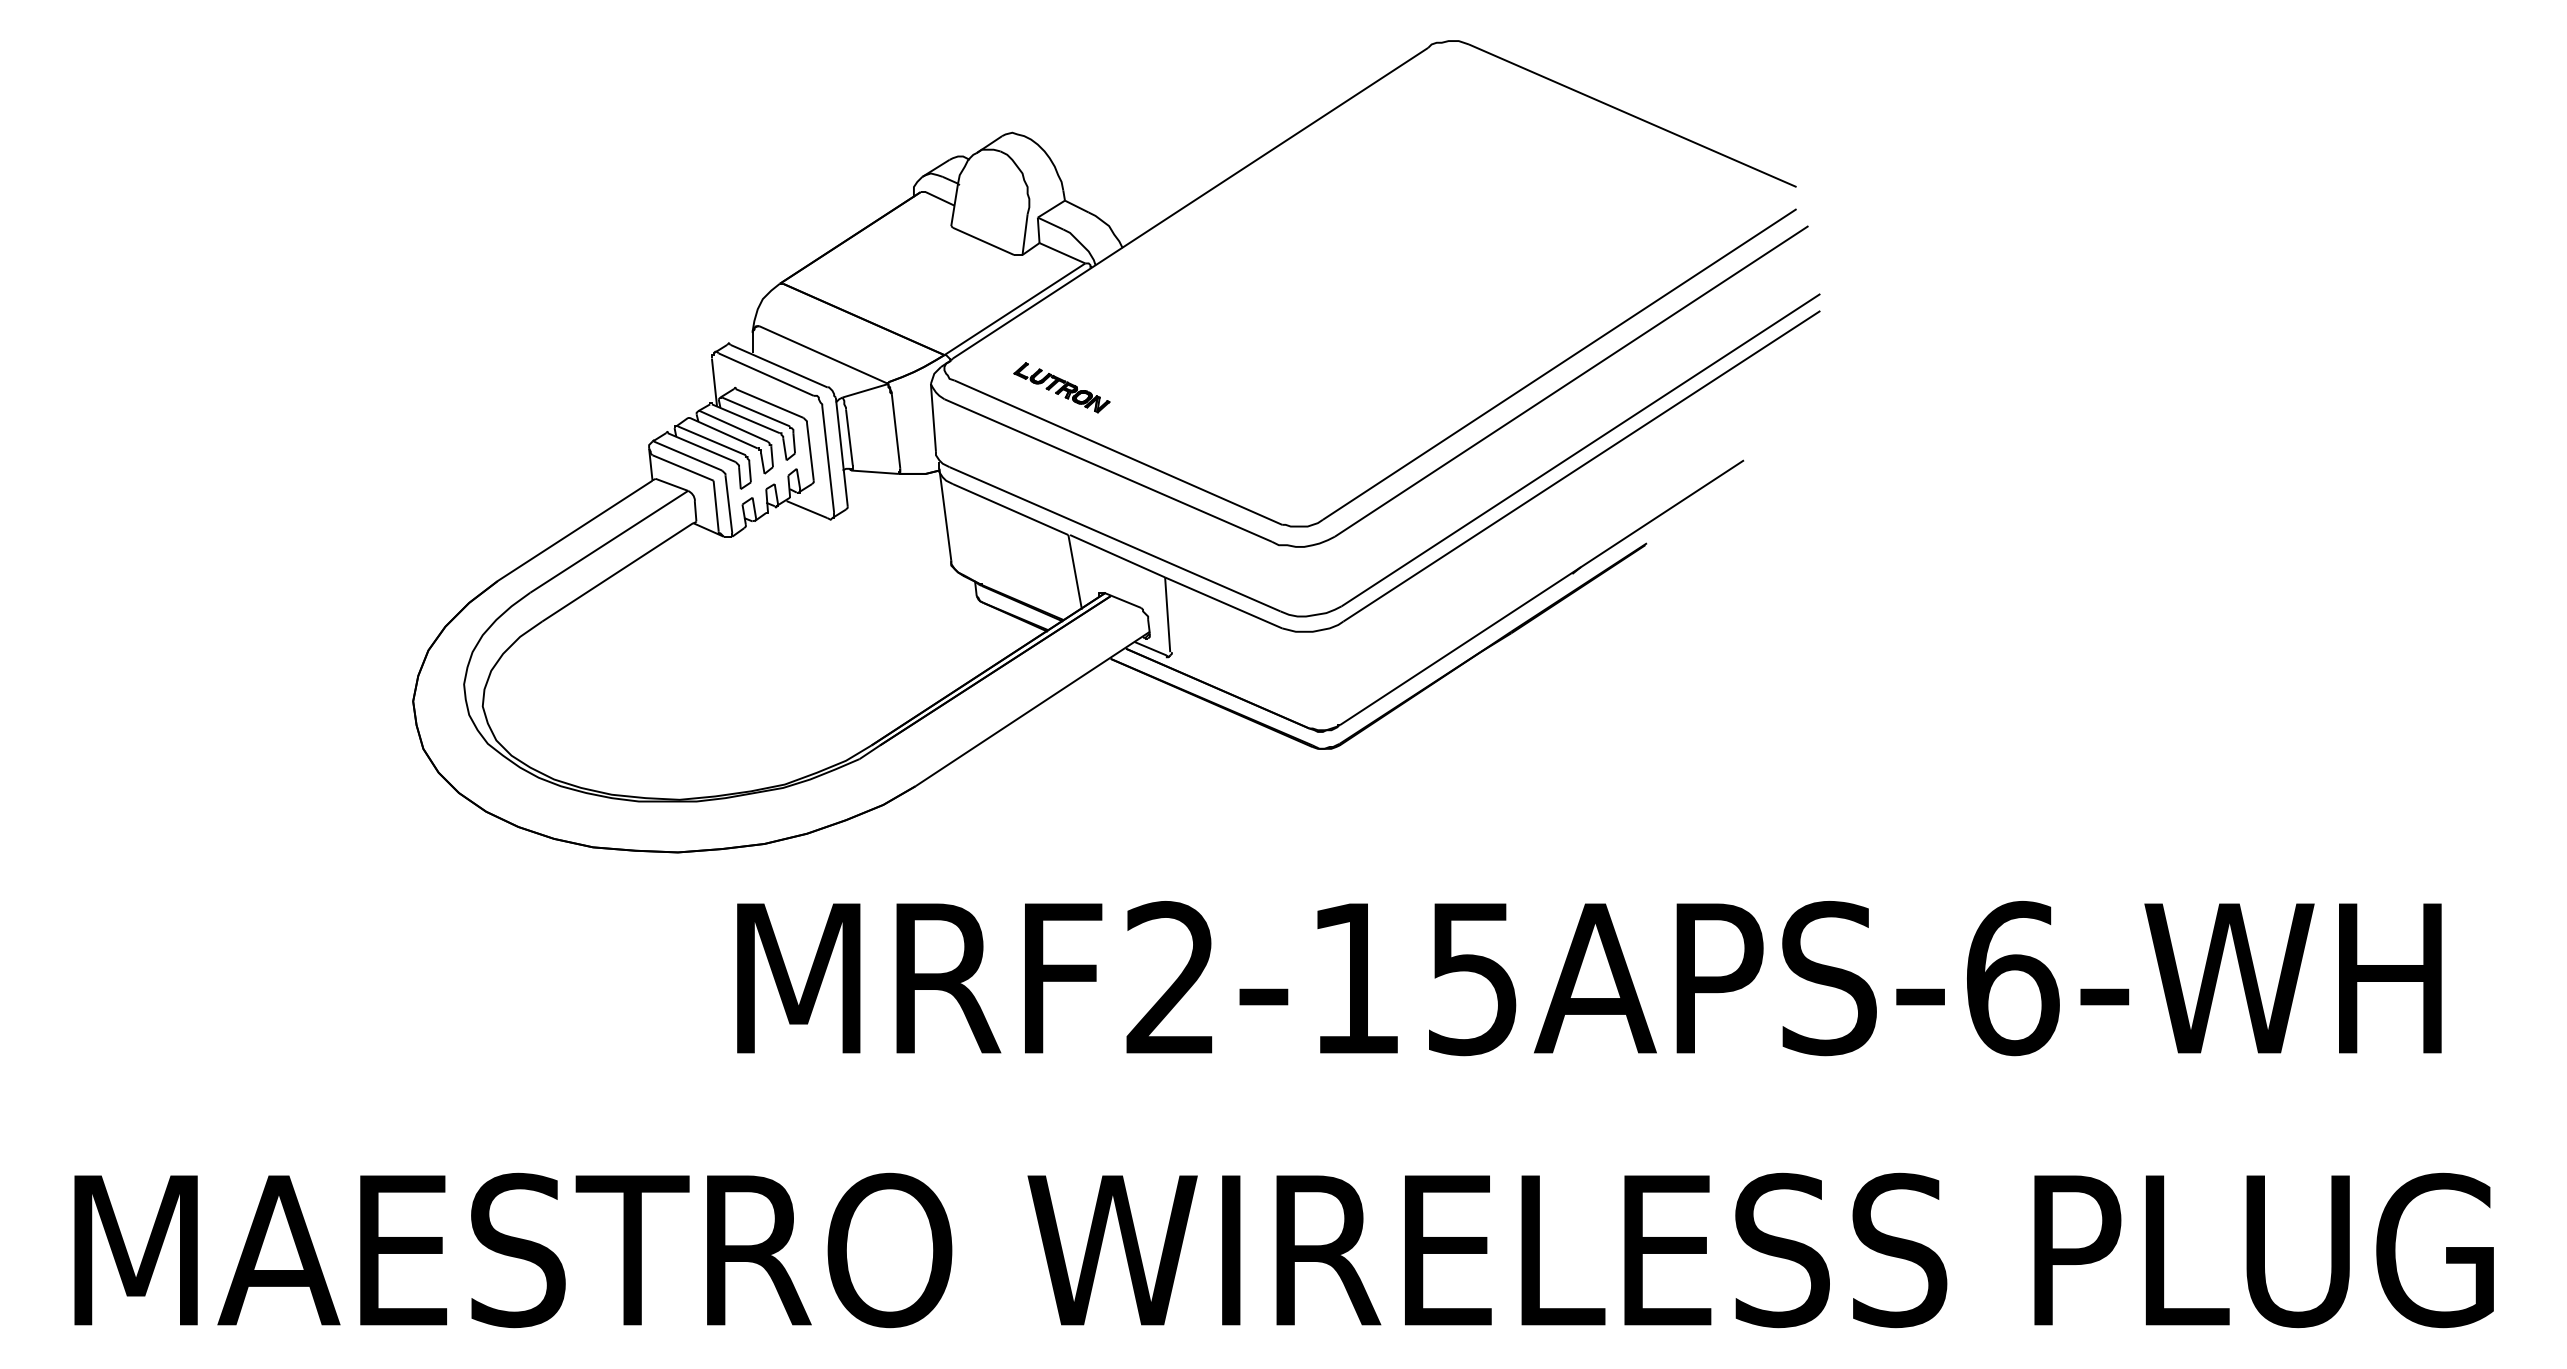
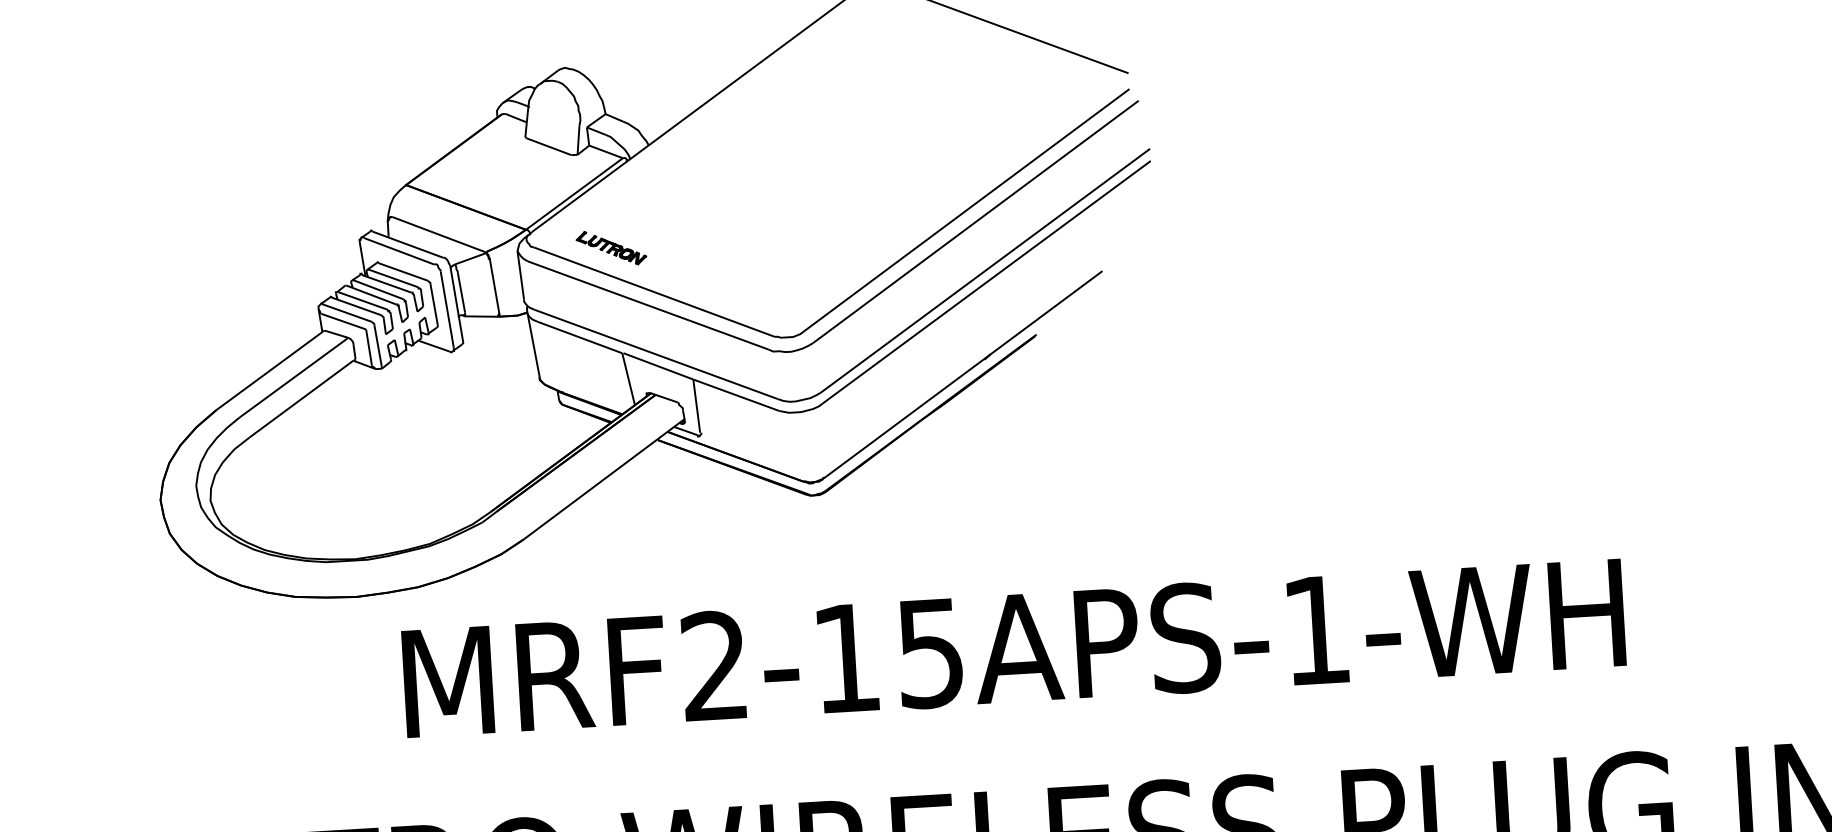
text: (2013, 978) -> (1317, 630), MRF2-15APS-6-WH -> MRF2-15APS-1-WH

